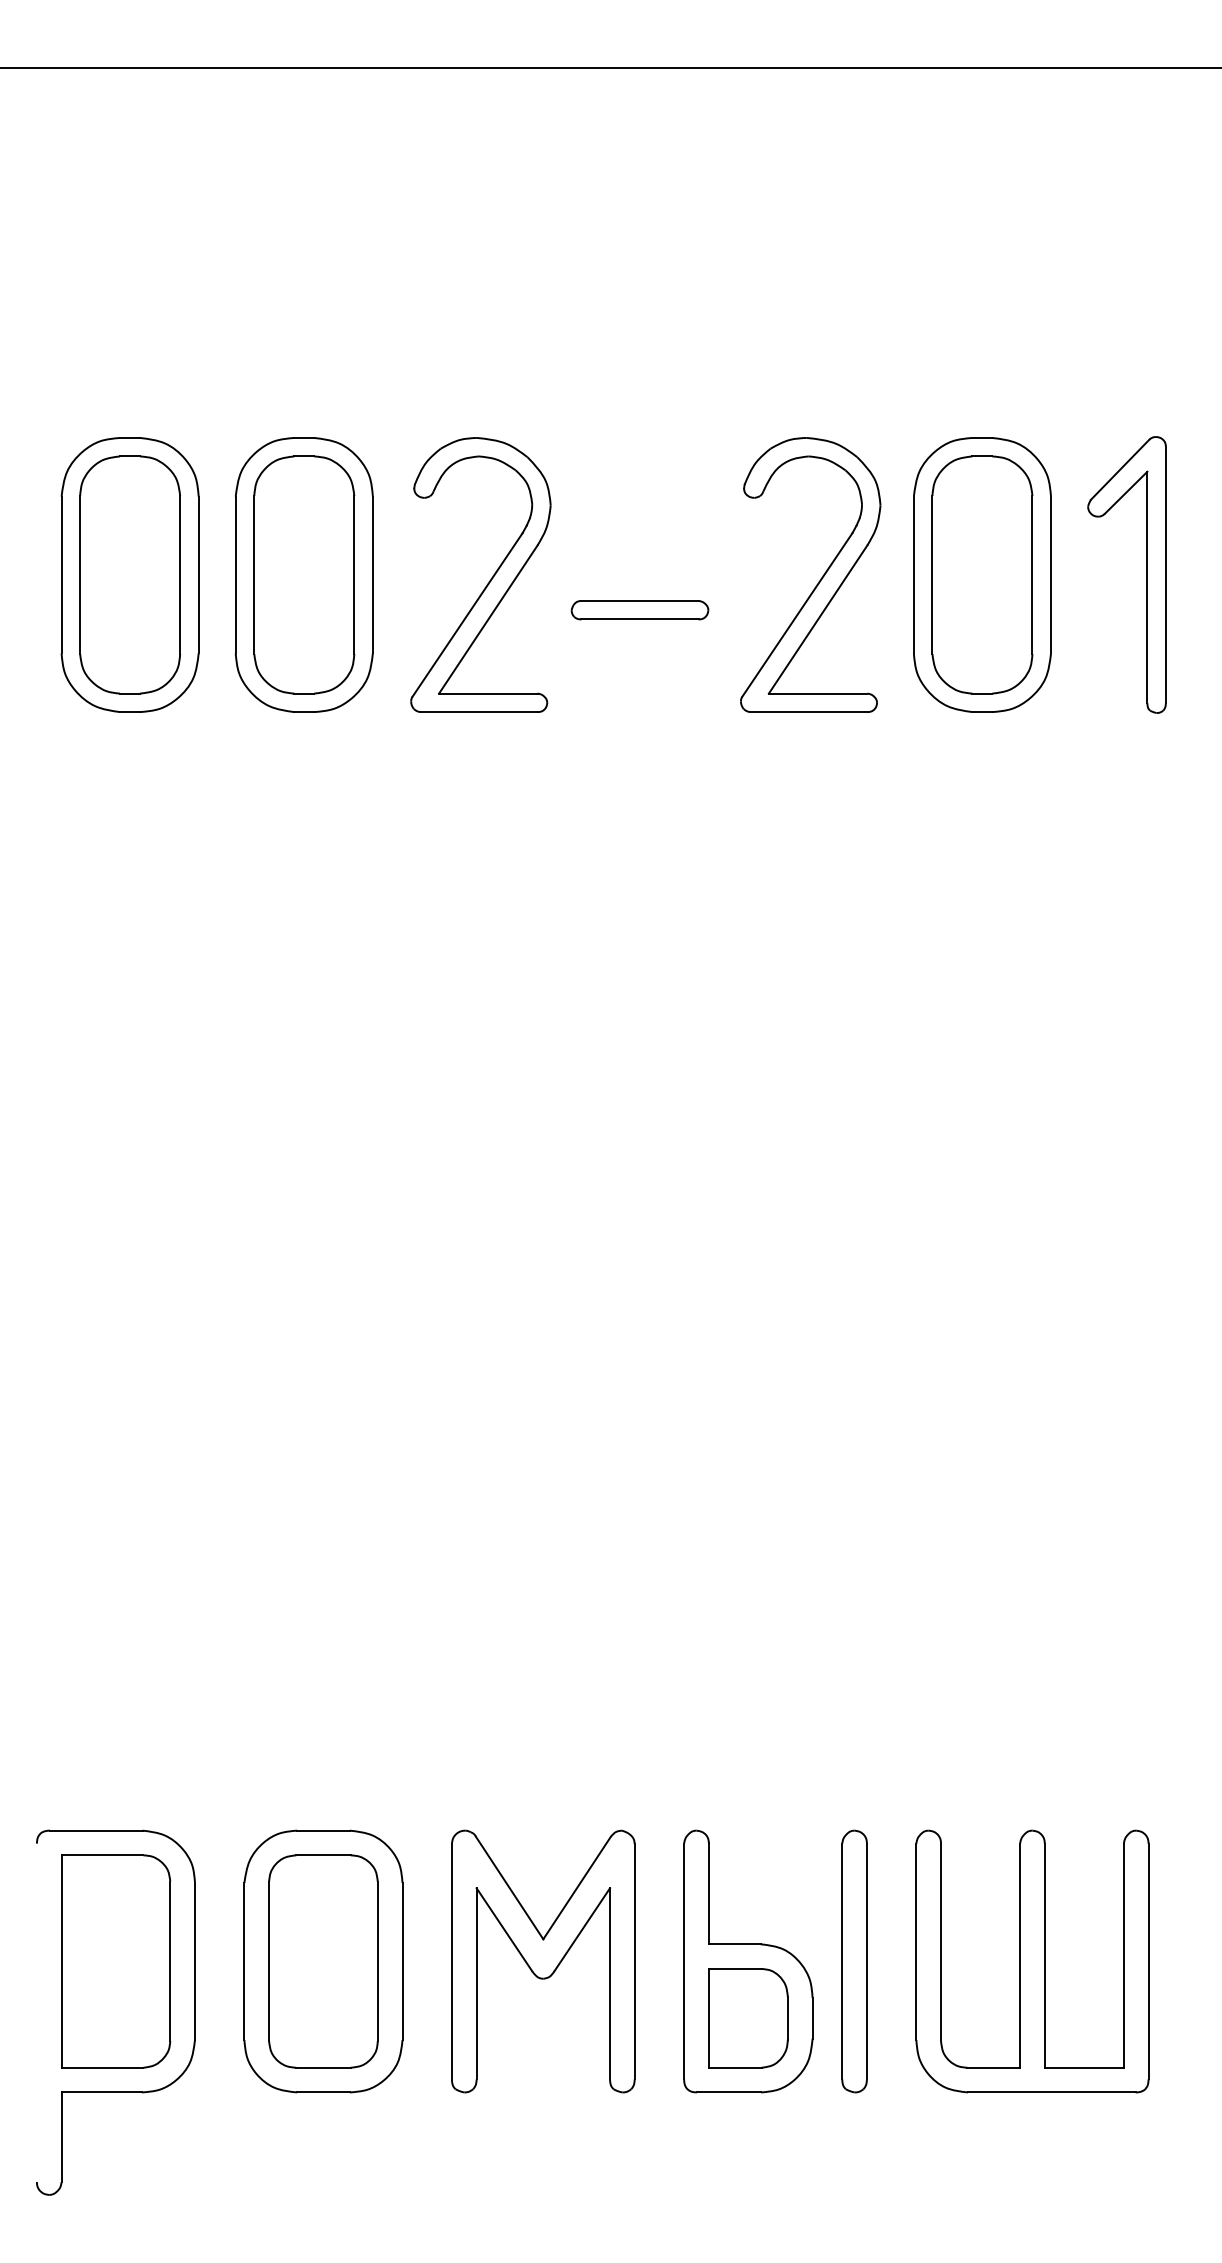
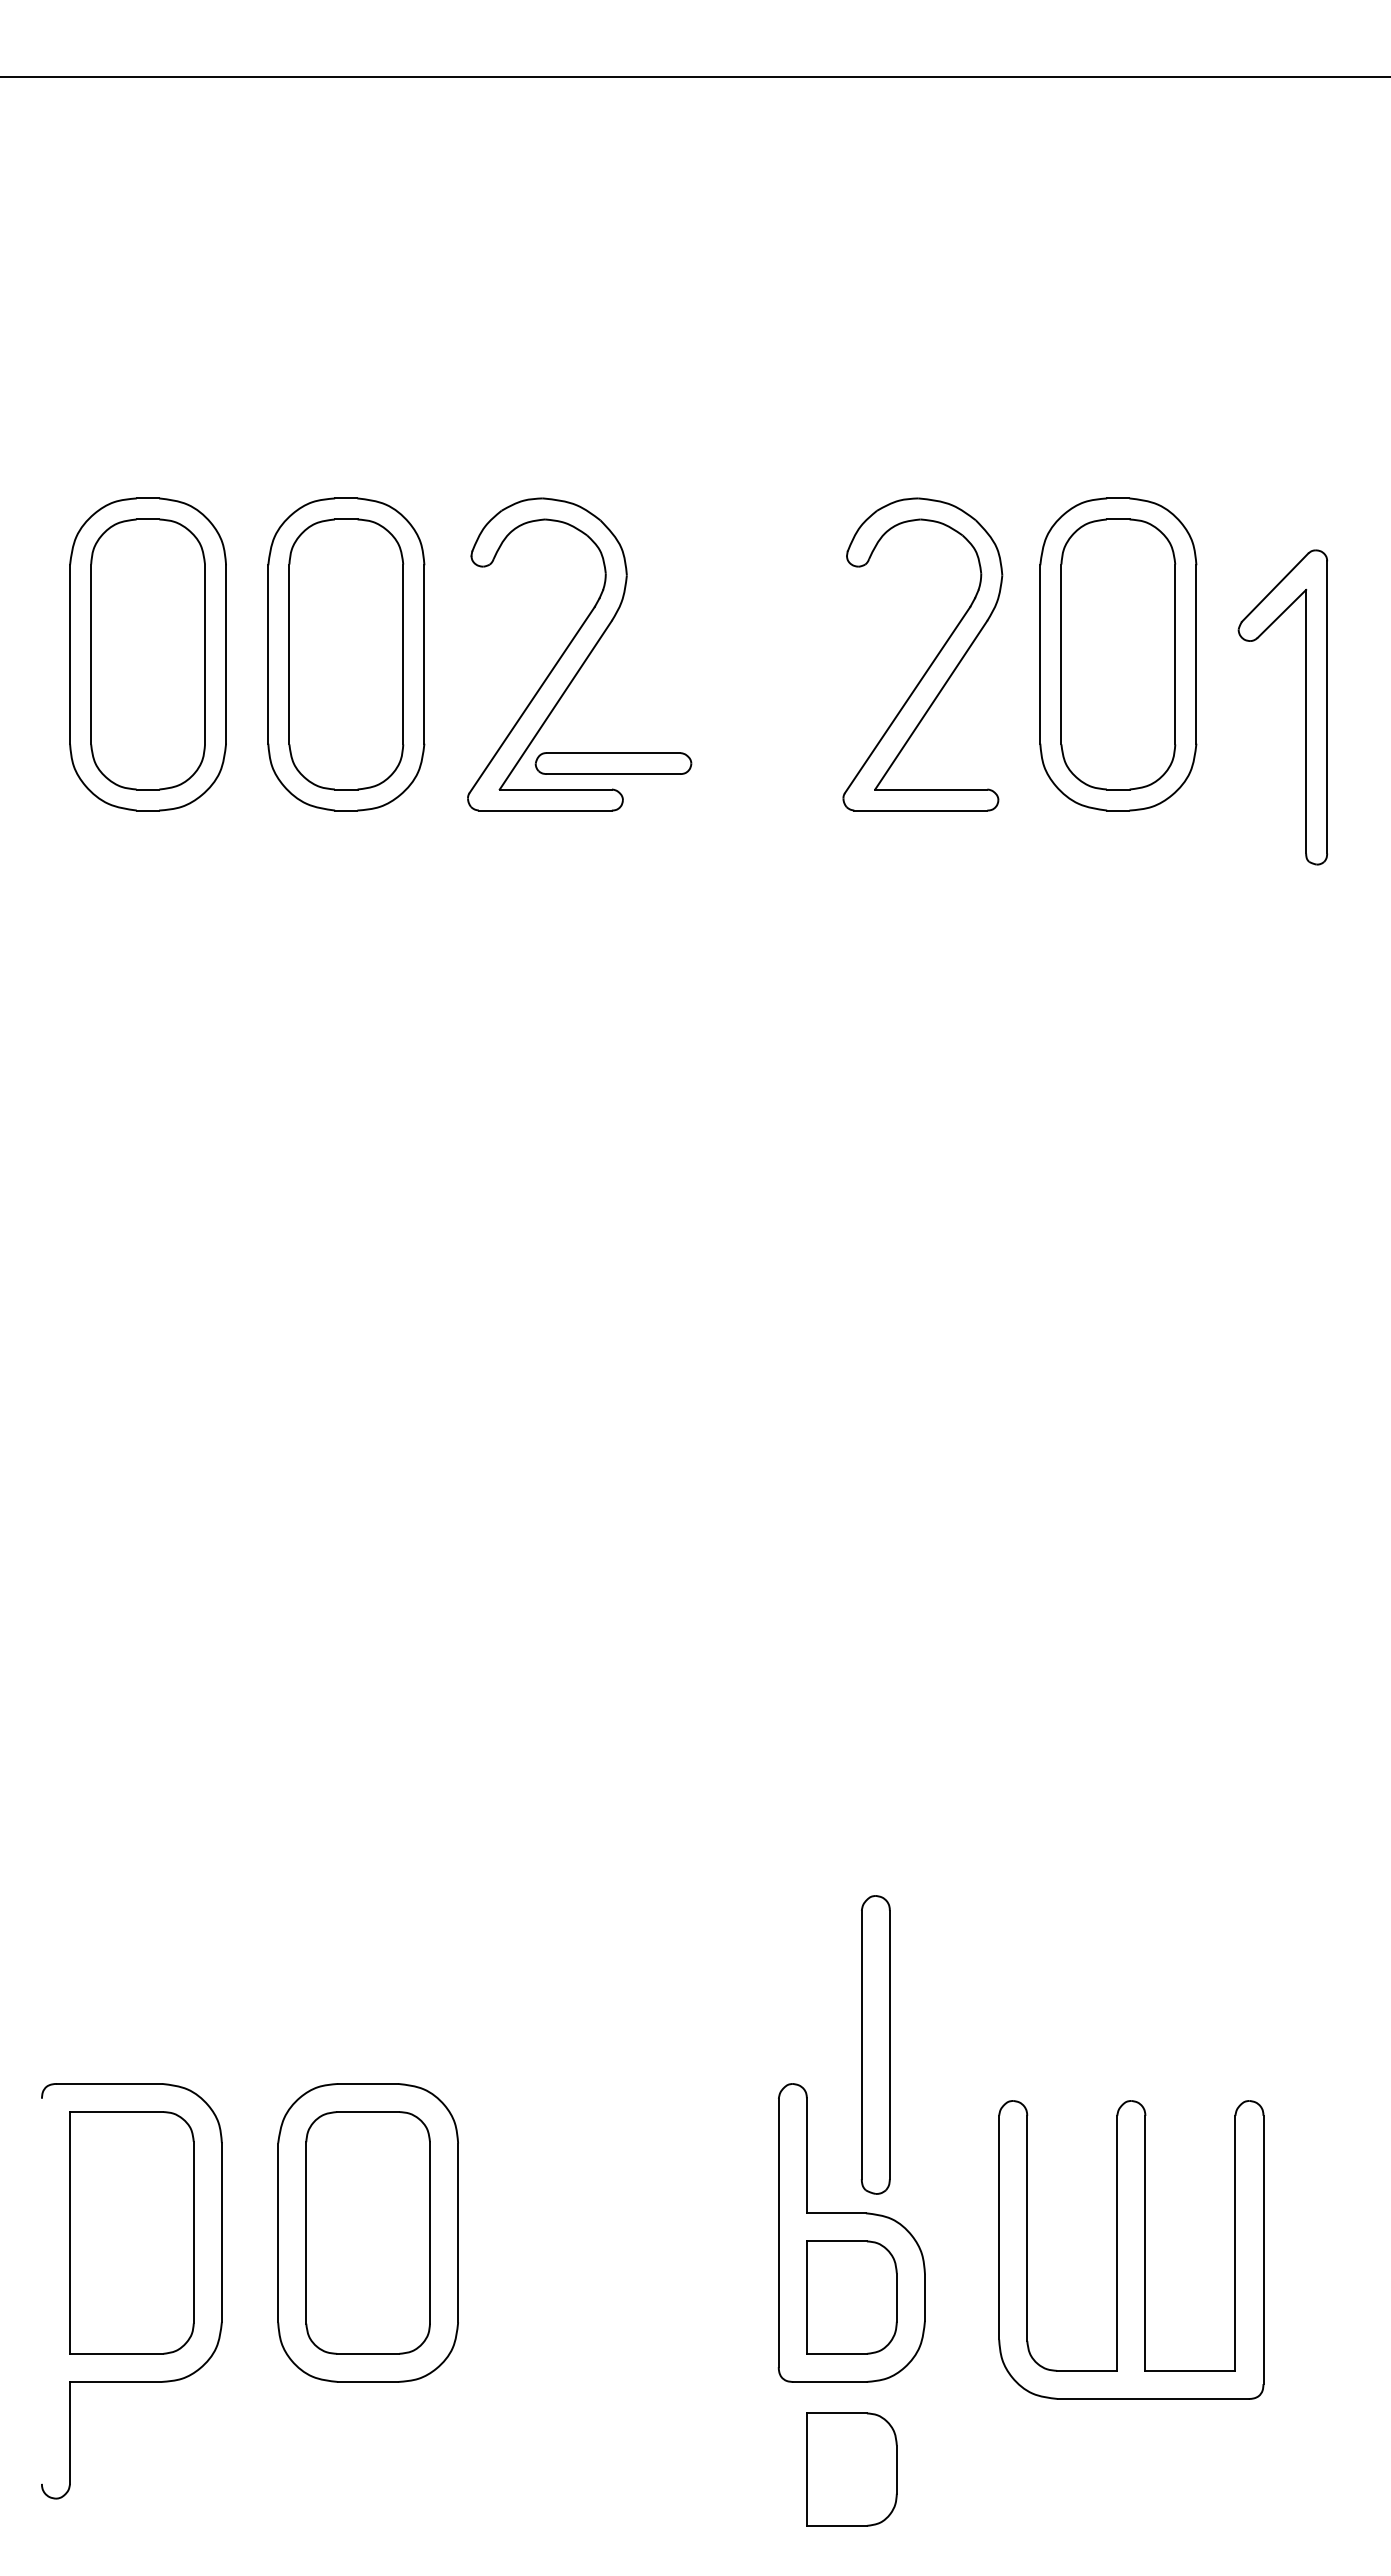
part: (1146, 575) -> (1305, 707), moved
part: (639, 610) -> (613, 763), moved
part: (543, 1961) -> (618, 2232), removed
part: (854, 1961) -> (875, 2044), moved
part: (1032, 1961) -> (1131, 2249), moved
part: (748, 2169) -> (851, 2469), added

